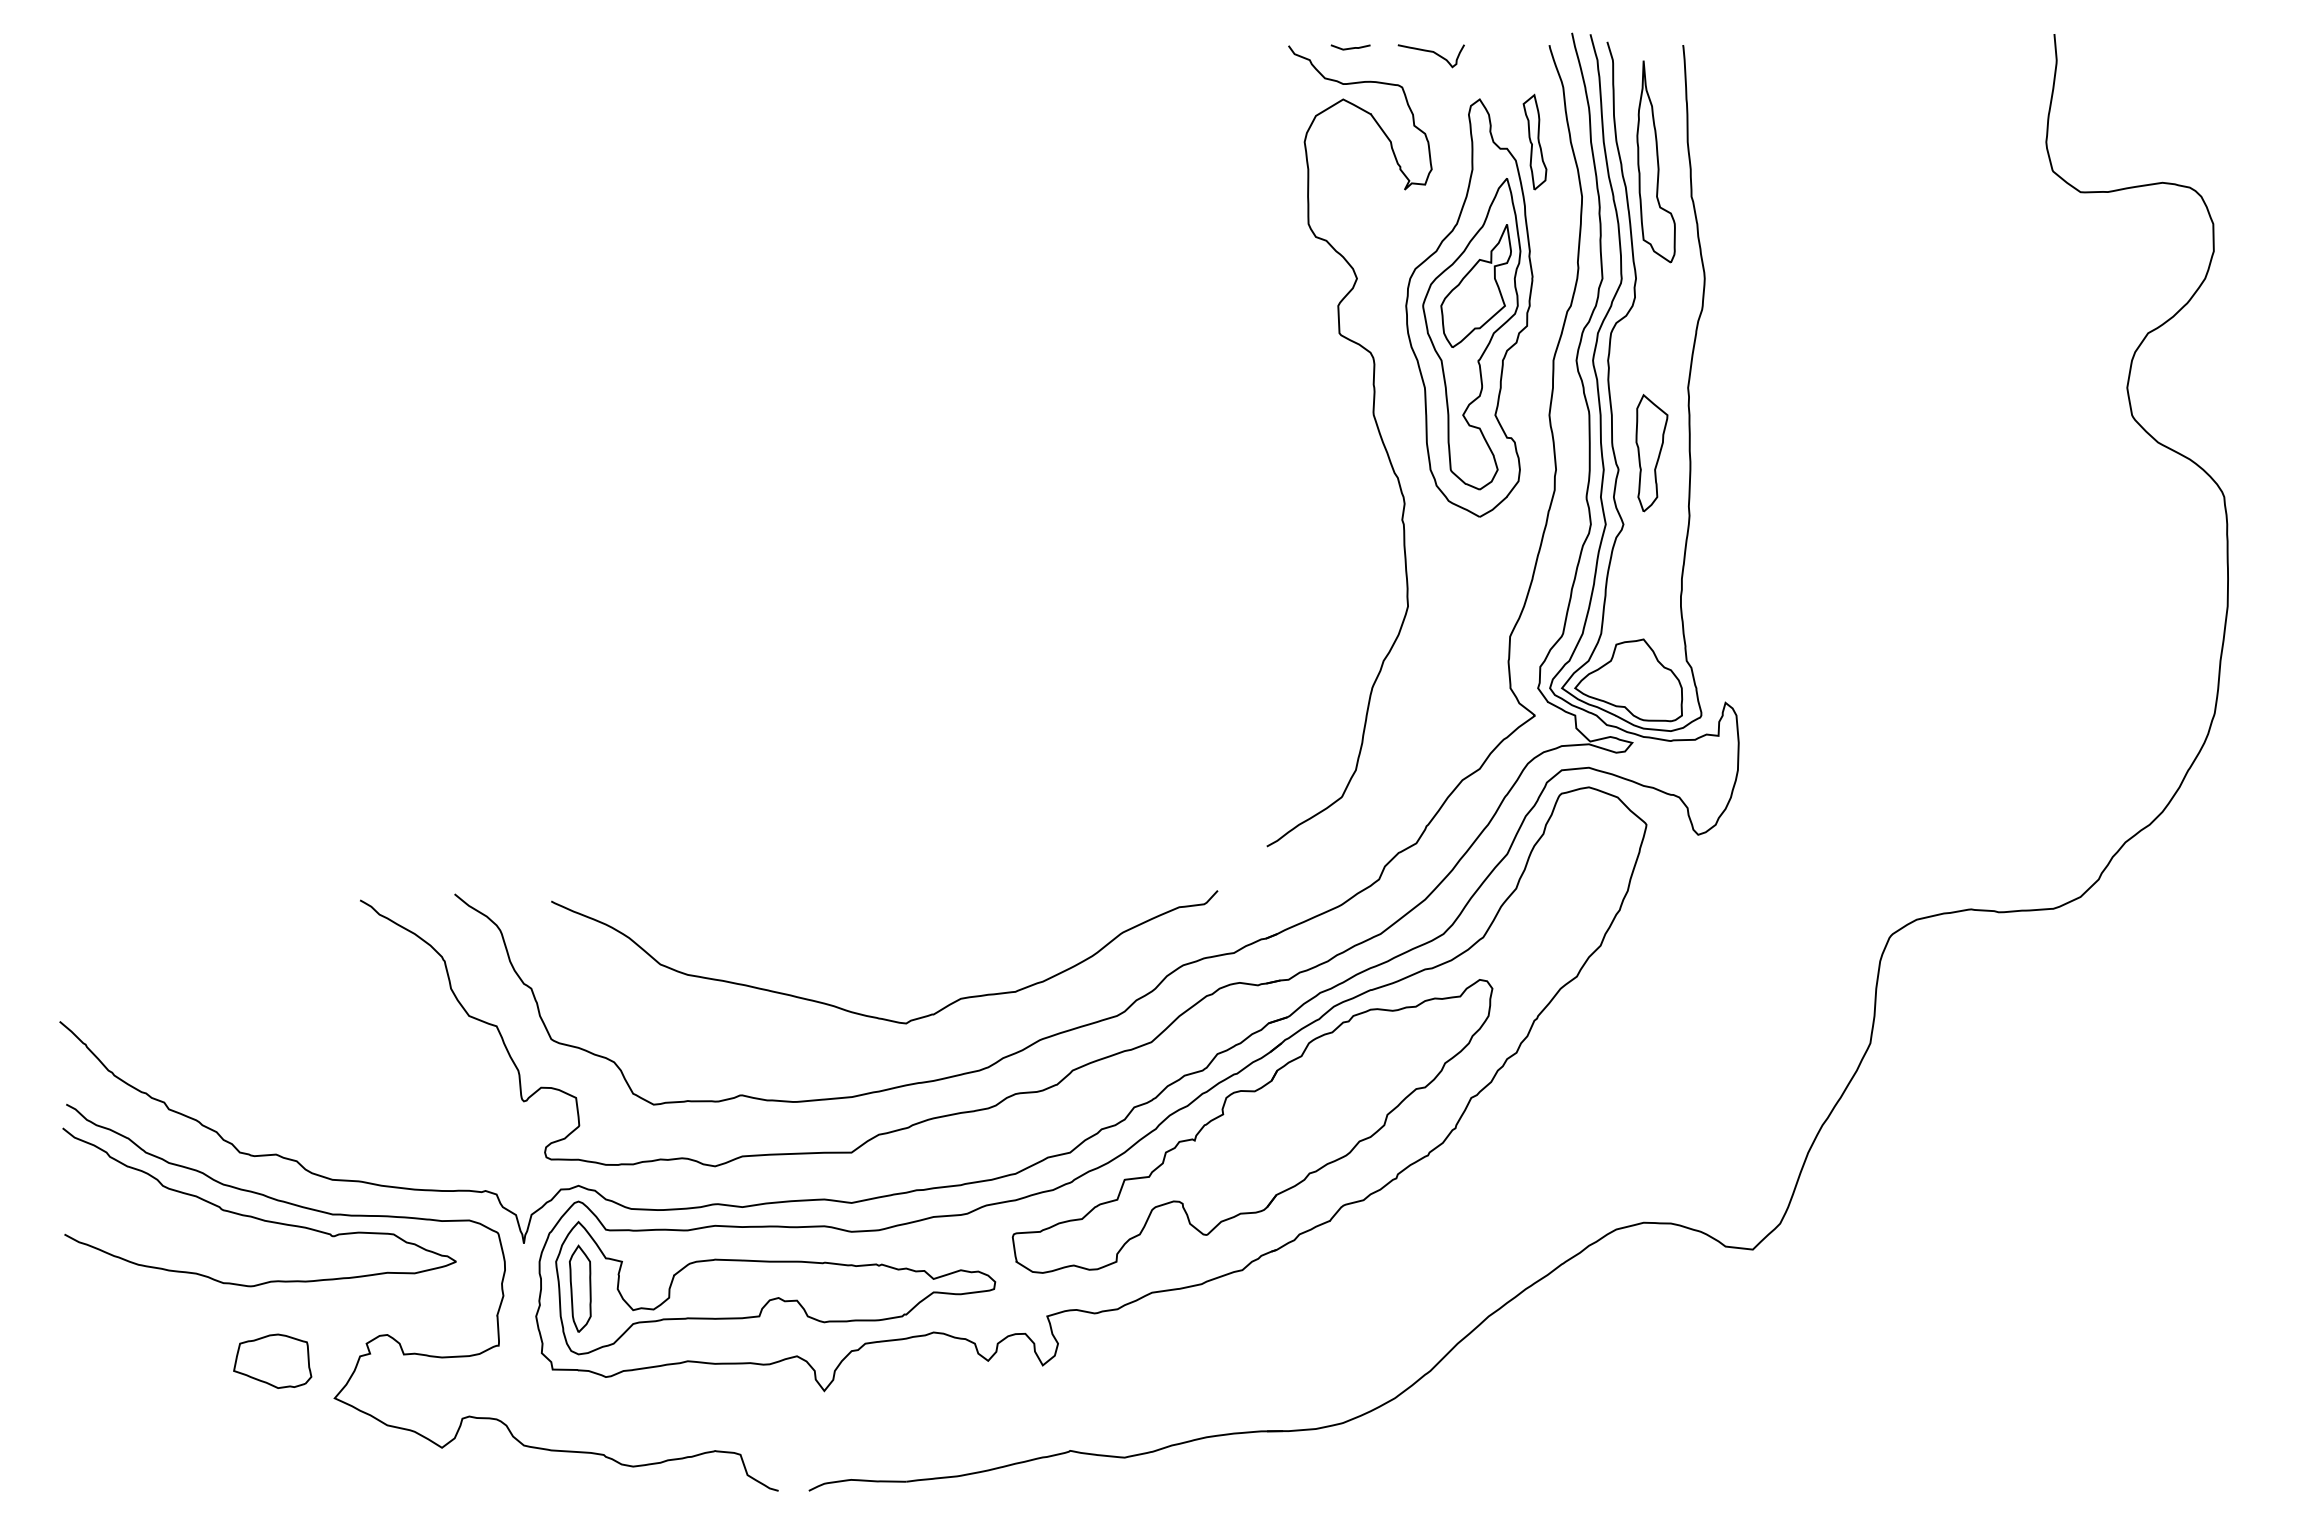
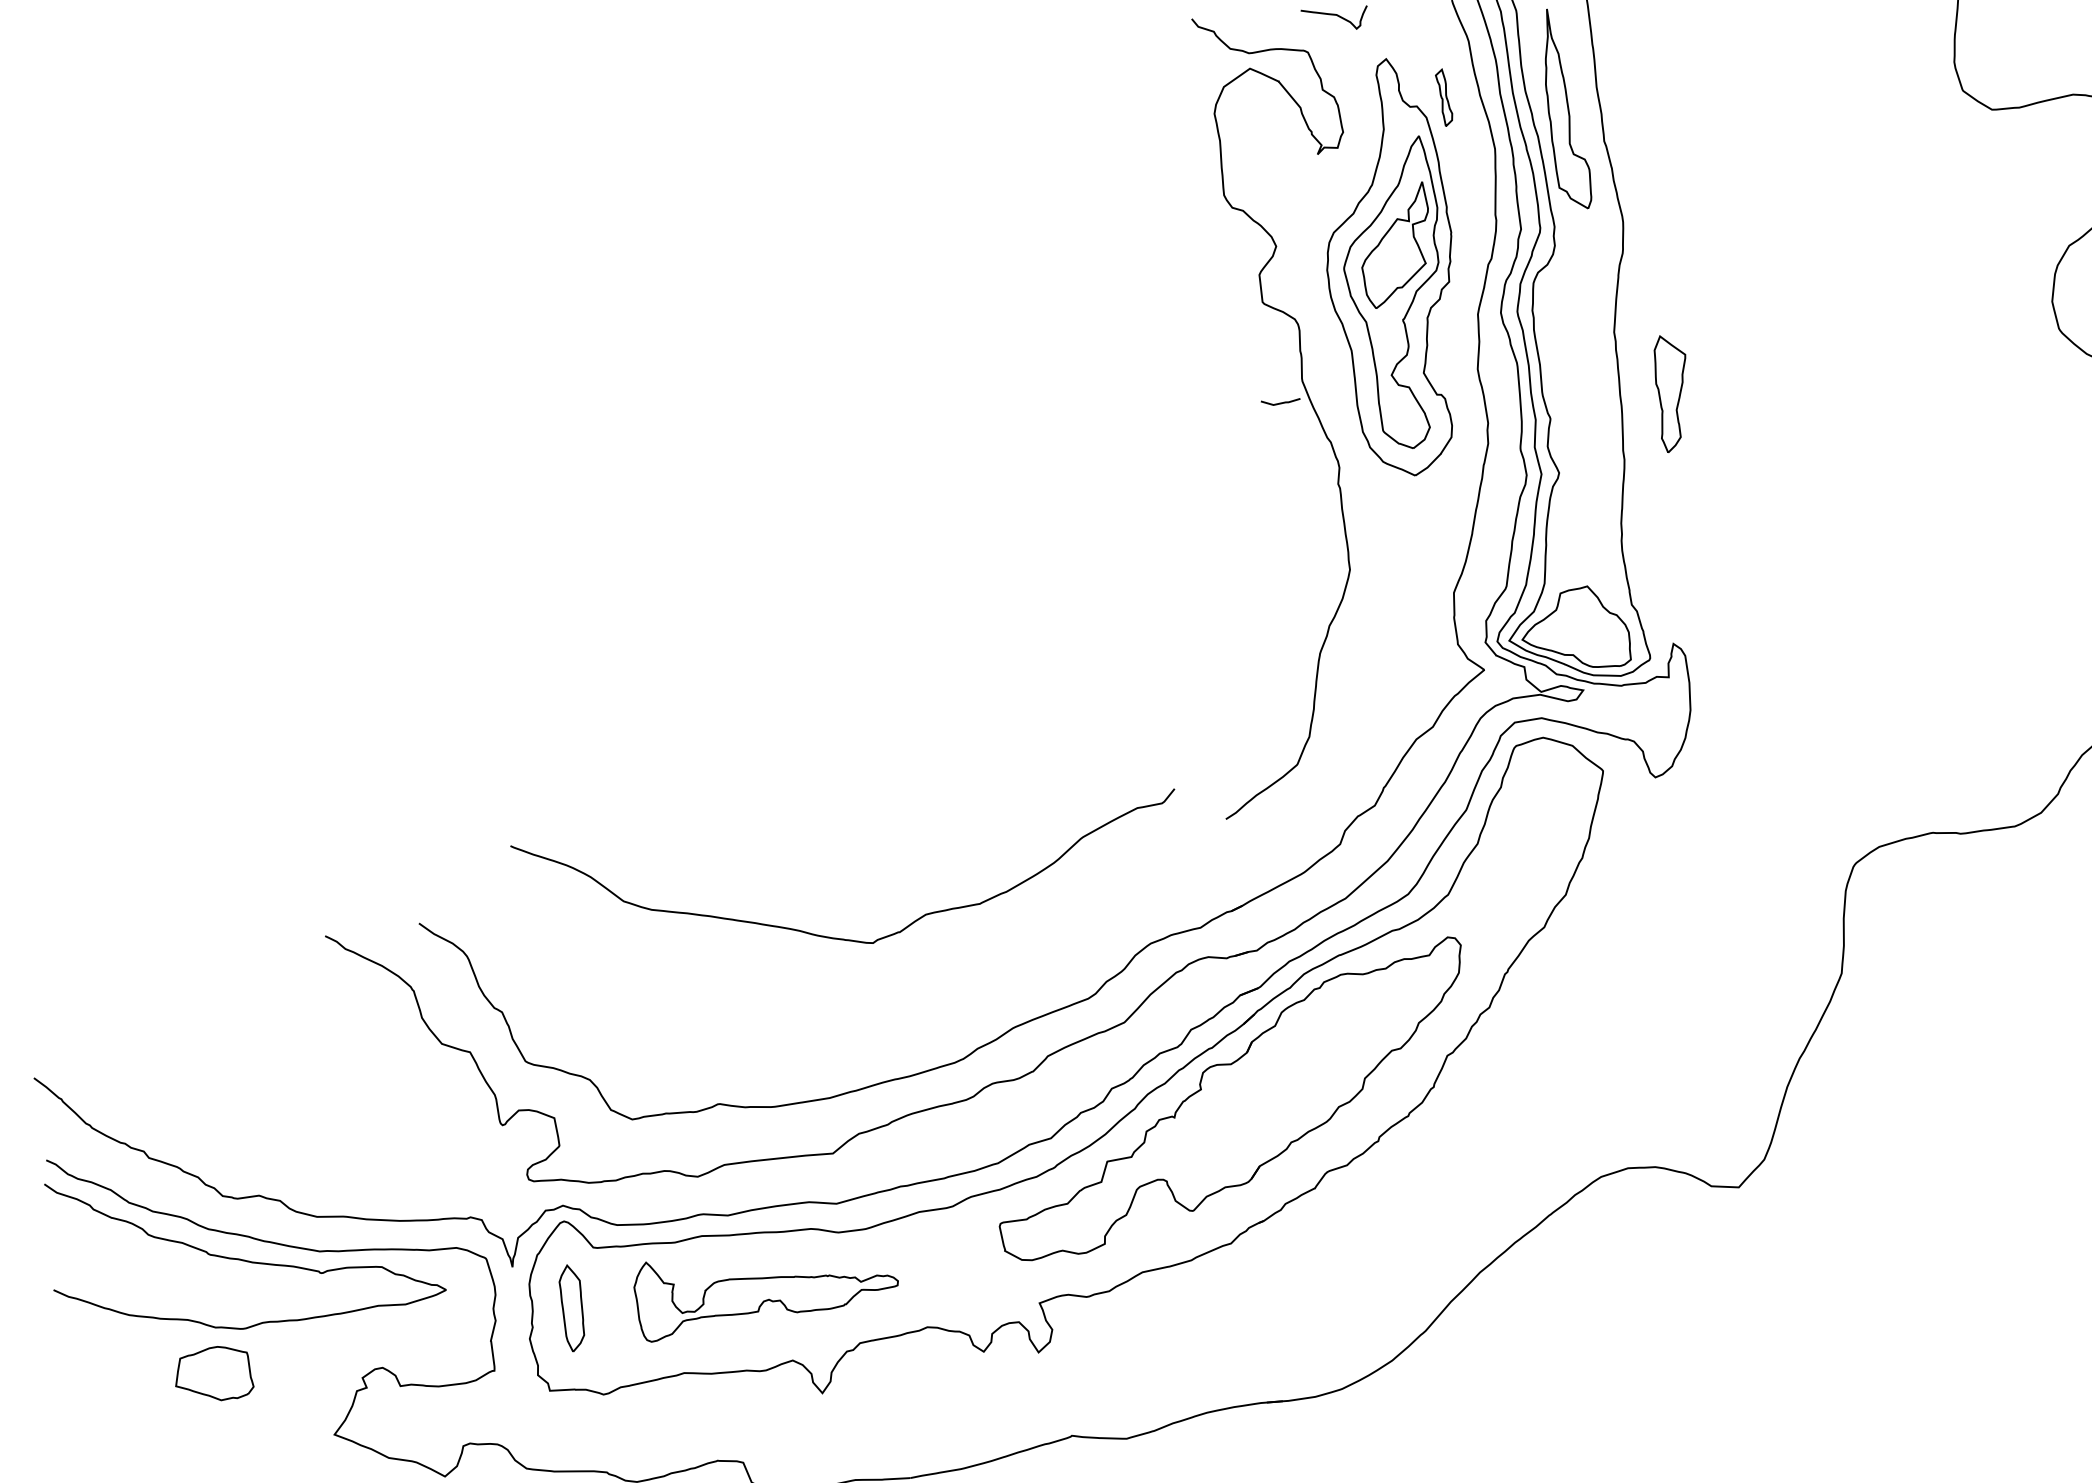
line: (1350, 47) -> (1280, 402), moved
part: (1534, 141) -> (1443, 97), size x0.6
part: (1651, 453) -> (1671, 394), moved
curve: (876, 1016) -> (842, 938), moved
part: (775, 1287) -> (766, 1293), size x0.6
part: (272, 1360) -> (213, 1373), moved

